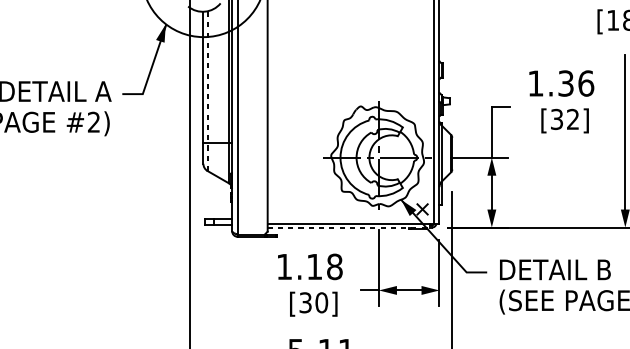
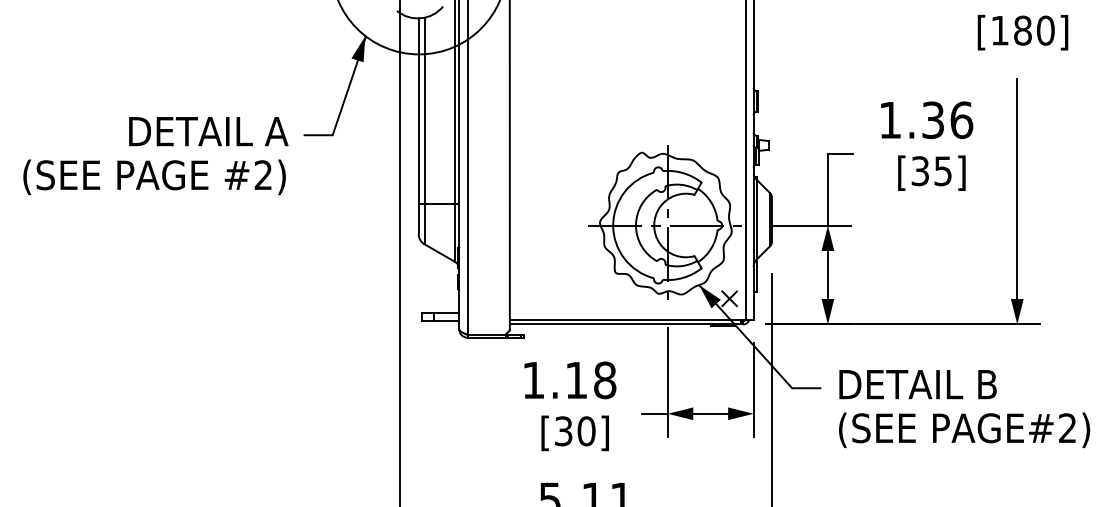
line: (207, 90) -> (424, 130), dashed -> solid
text: (572, 119) -> (942, 171), [32] -> [35]
line: (349, 227) -> (626, 324), dashed -> solid

